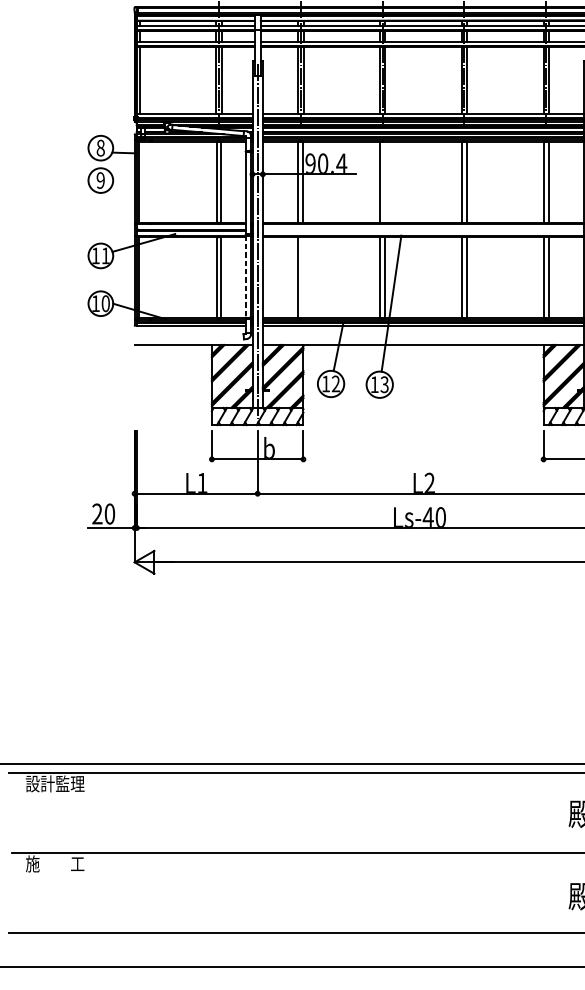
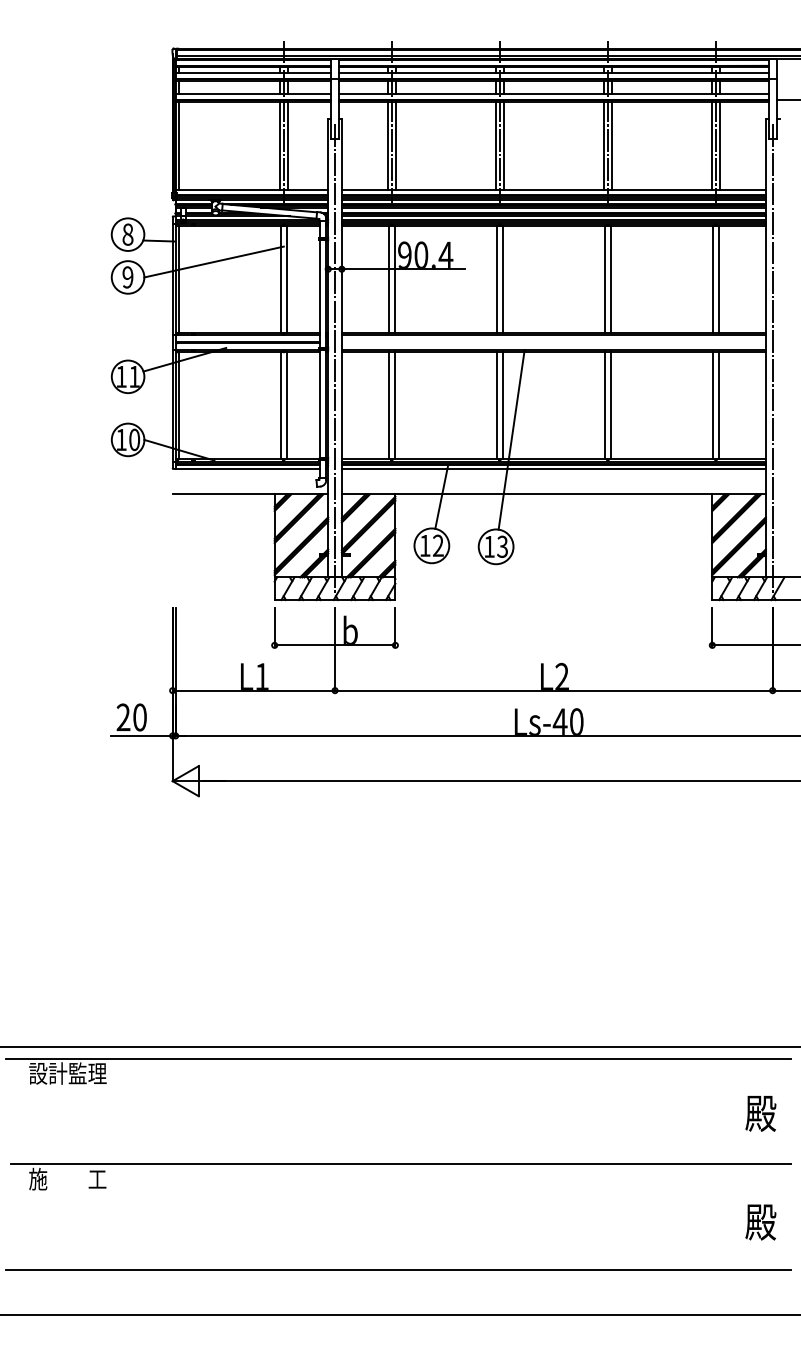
line: (165, 168) -> (213, 261), added
line: (384, 182) -> (502, 279), added
line: (245, 276) -> (319, 404), dashed -> solid
line: (302, 277) -> (394, 405), added

